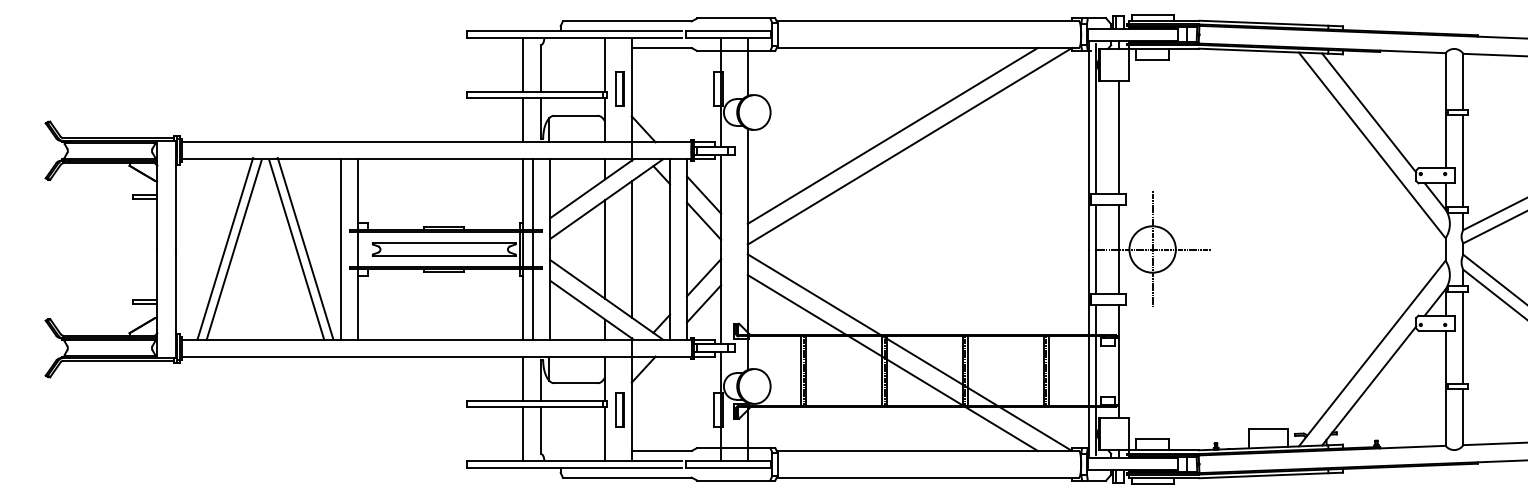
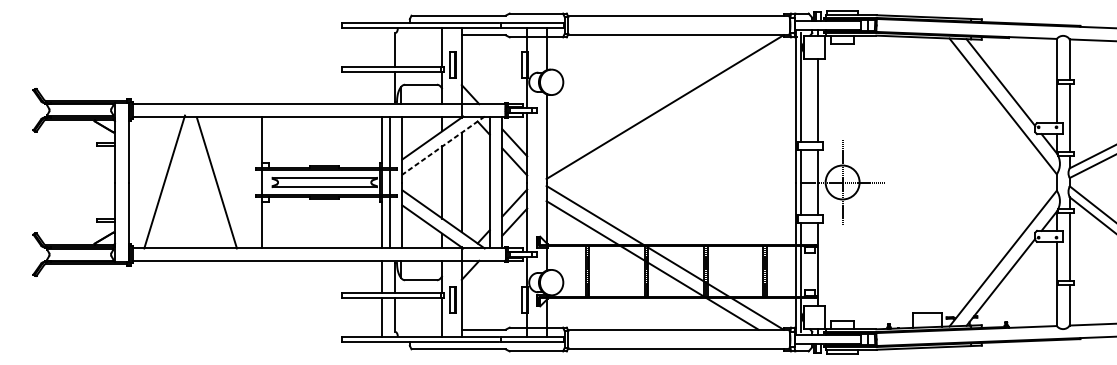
line: (522, 64) -> (381, 47), removed
line: (522, 120) -> (381, 88), removed
line: (892, 135) -> (652, 99), removed
line: (606, 199) -> (443, 145), solid -> dashed
line: (305, 248) -> (223, 181), removed
line: (233, 249) -> (170, 182), removed
line: (340, 249) -> (248, 182), removed

